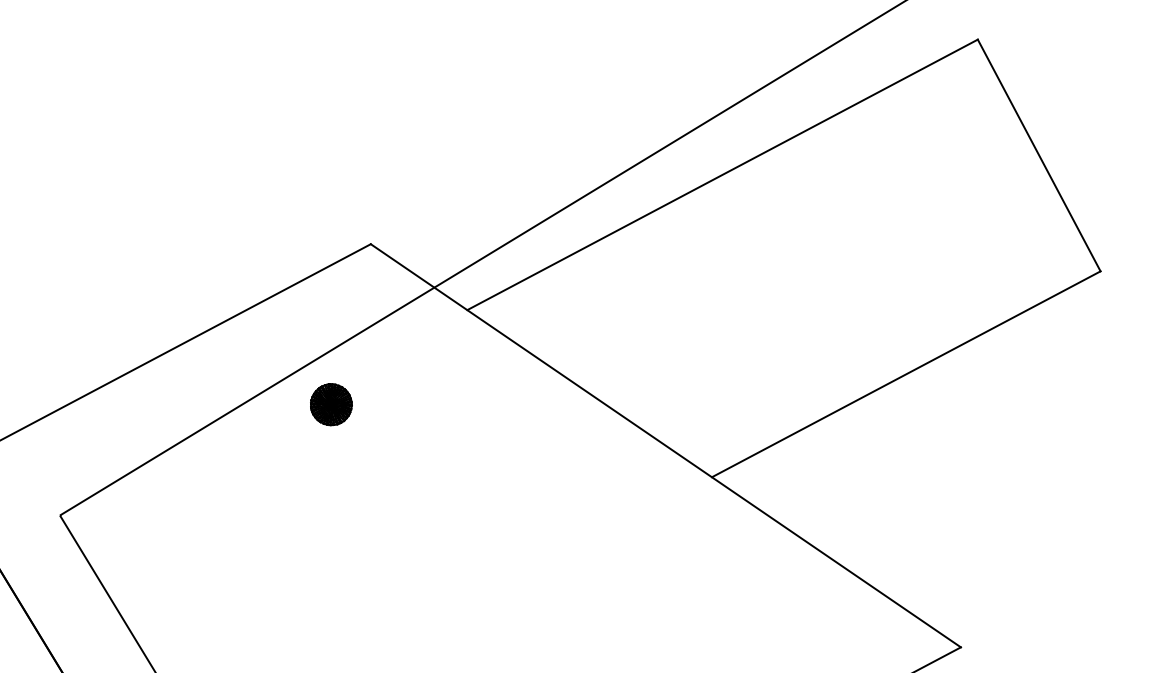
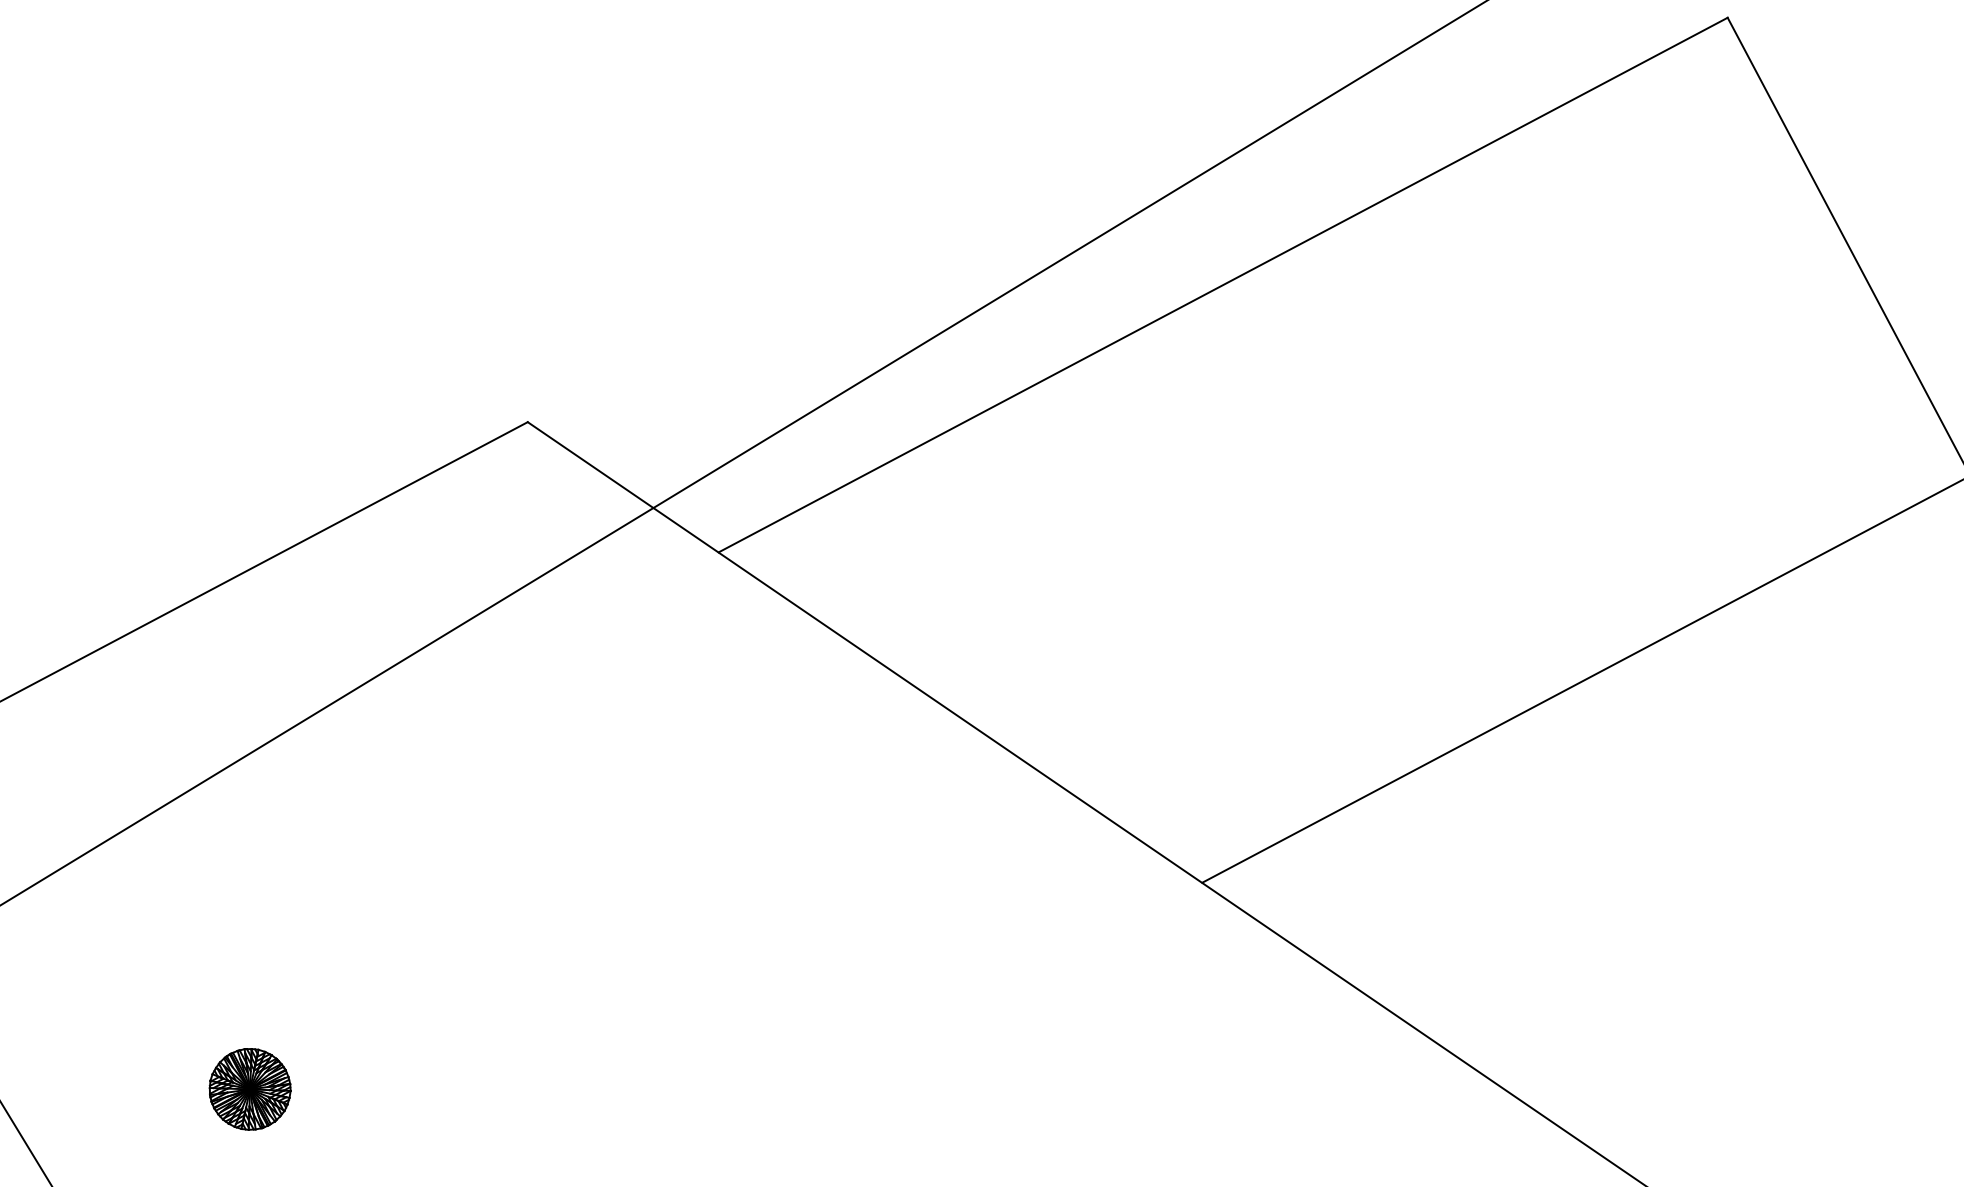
part: (331, 404) -> (250, 1088), moved

